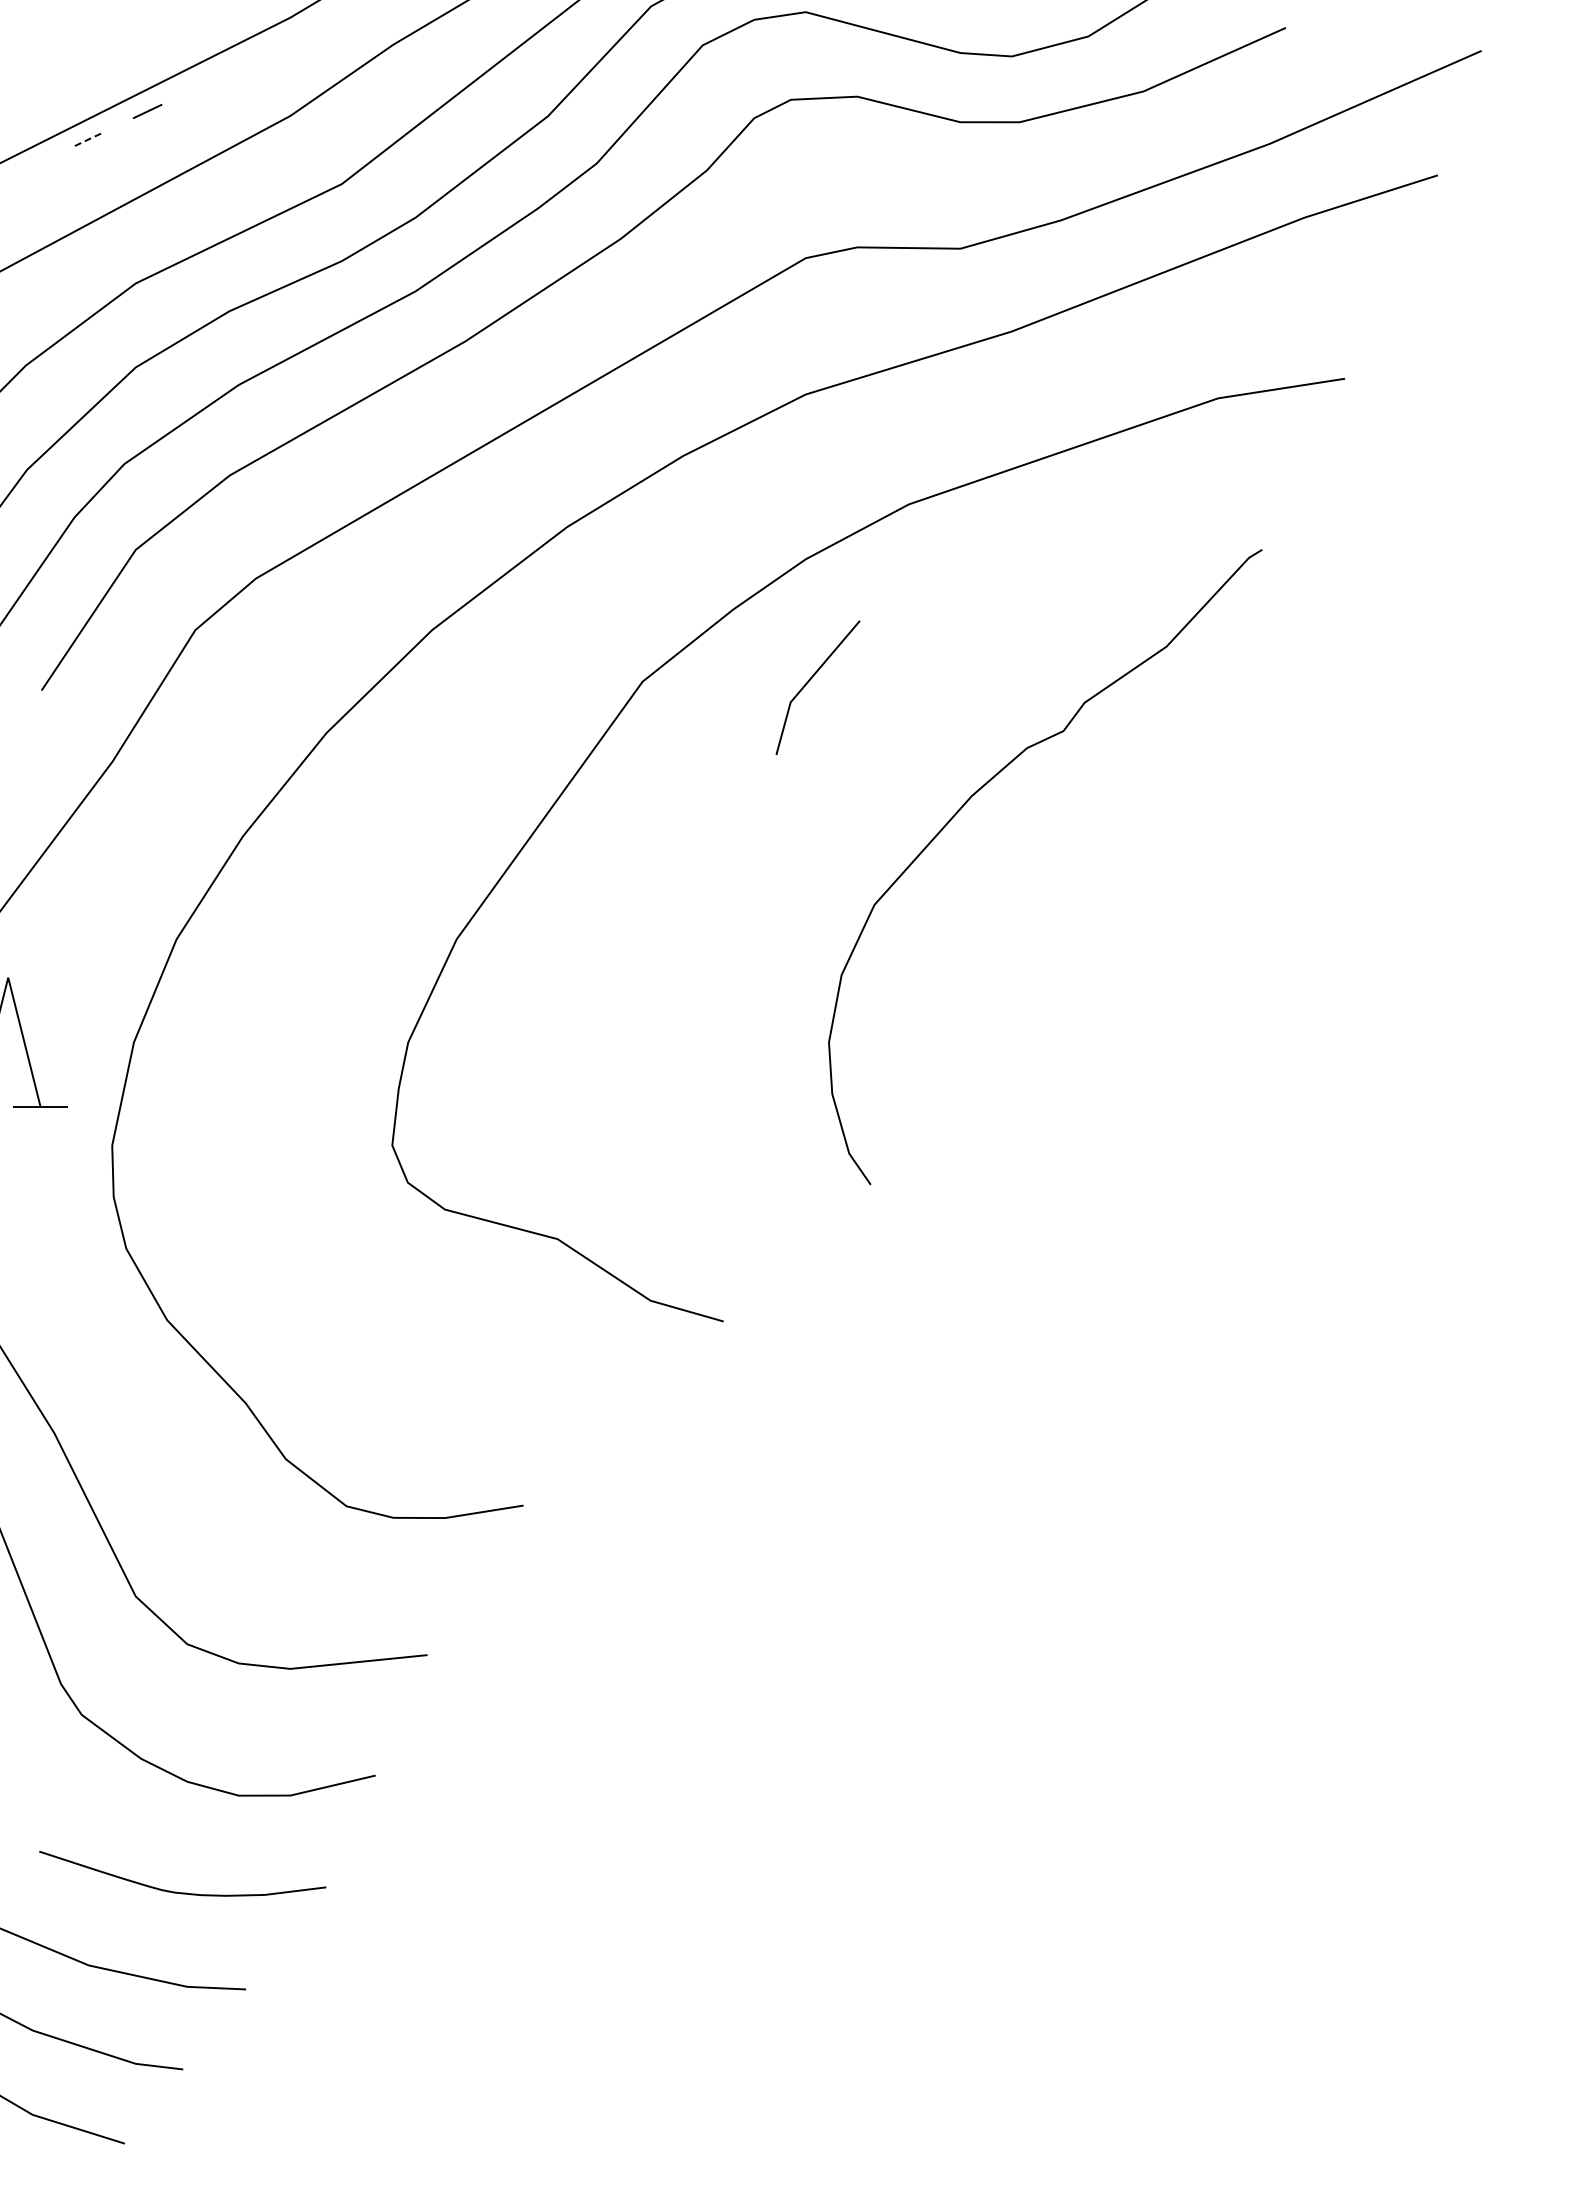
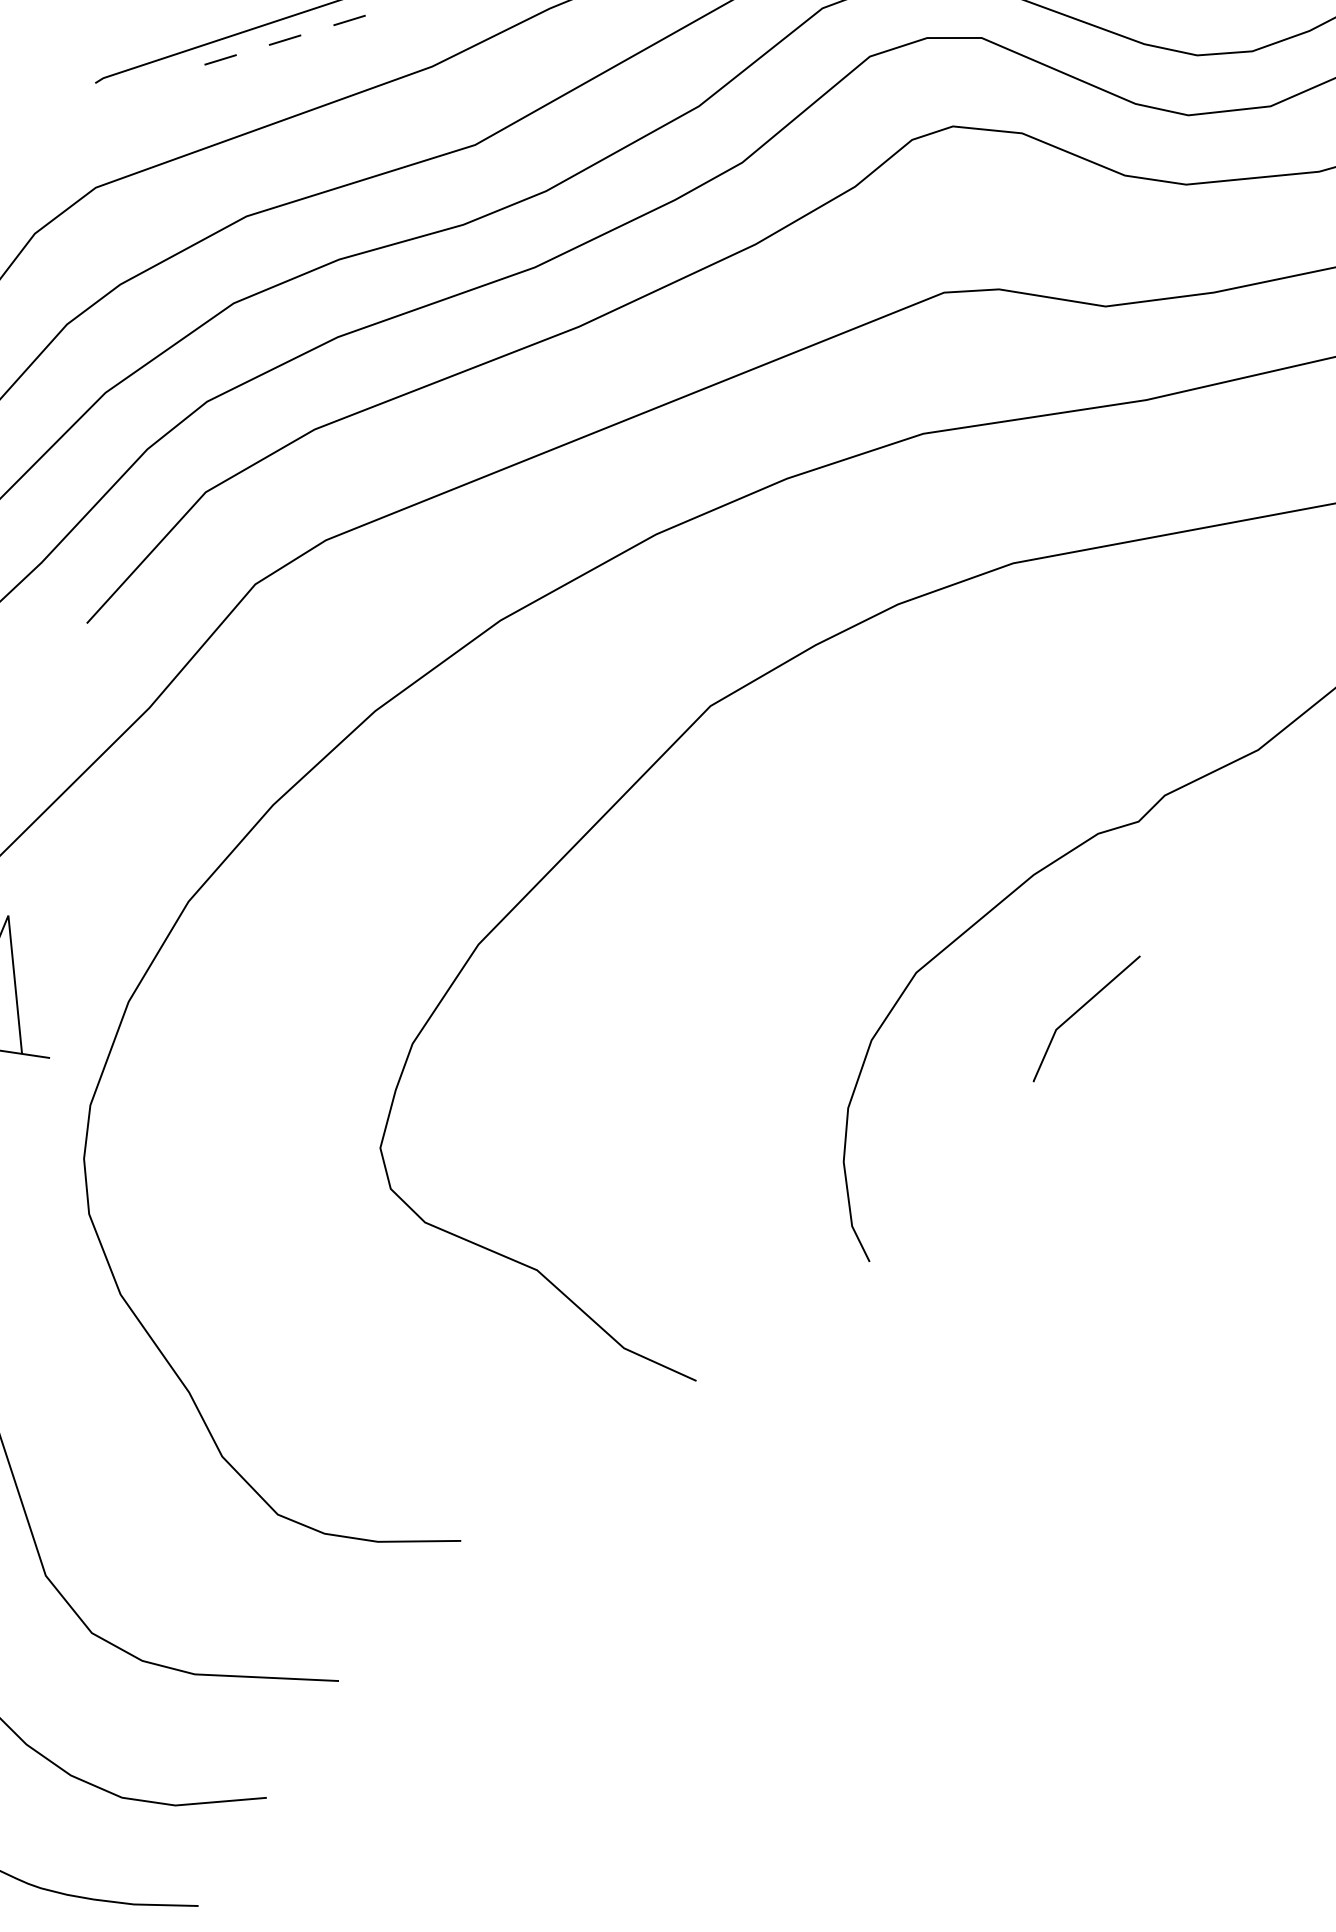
line: (205, 83) -> (349, 20), added
line: (89, 138) -> (220, 59), dashed -> solid
line: (810, 680) -> (1080, 1010), moved

